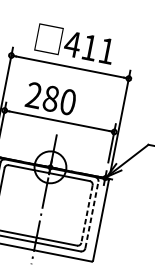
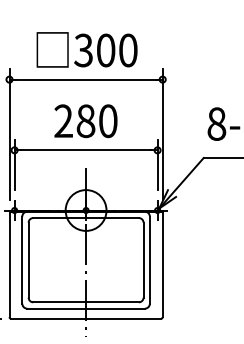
text: (89, 47) -> (105, 50), 411 -> 300
text: (50, 98) -> (85, 121), moved
line: (86, 214) -> (143, 260), dashed -> solid
line: (91, 214) -> (149, 259), dashed -> solid

